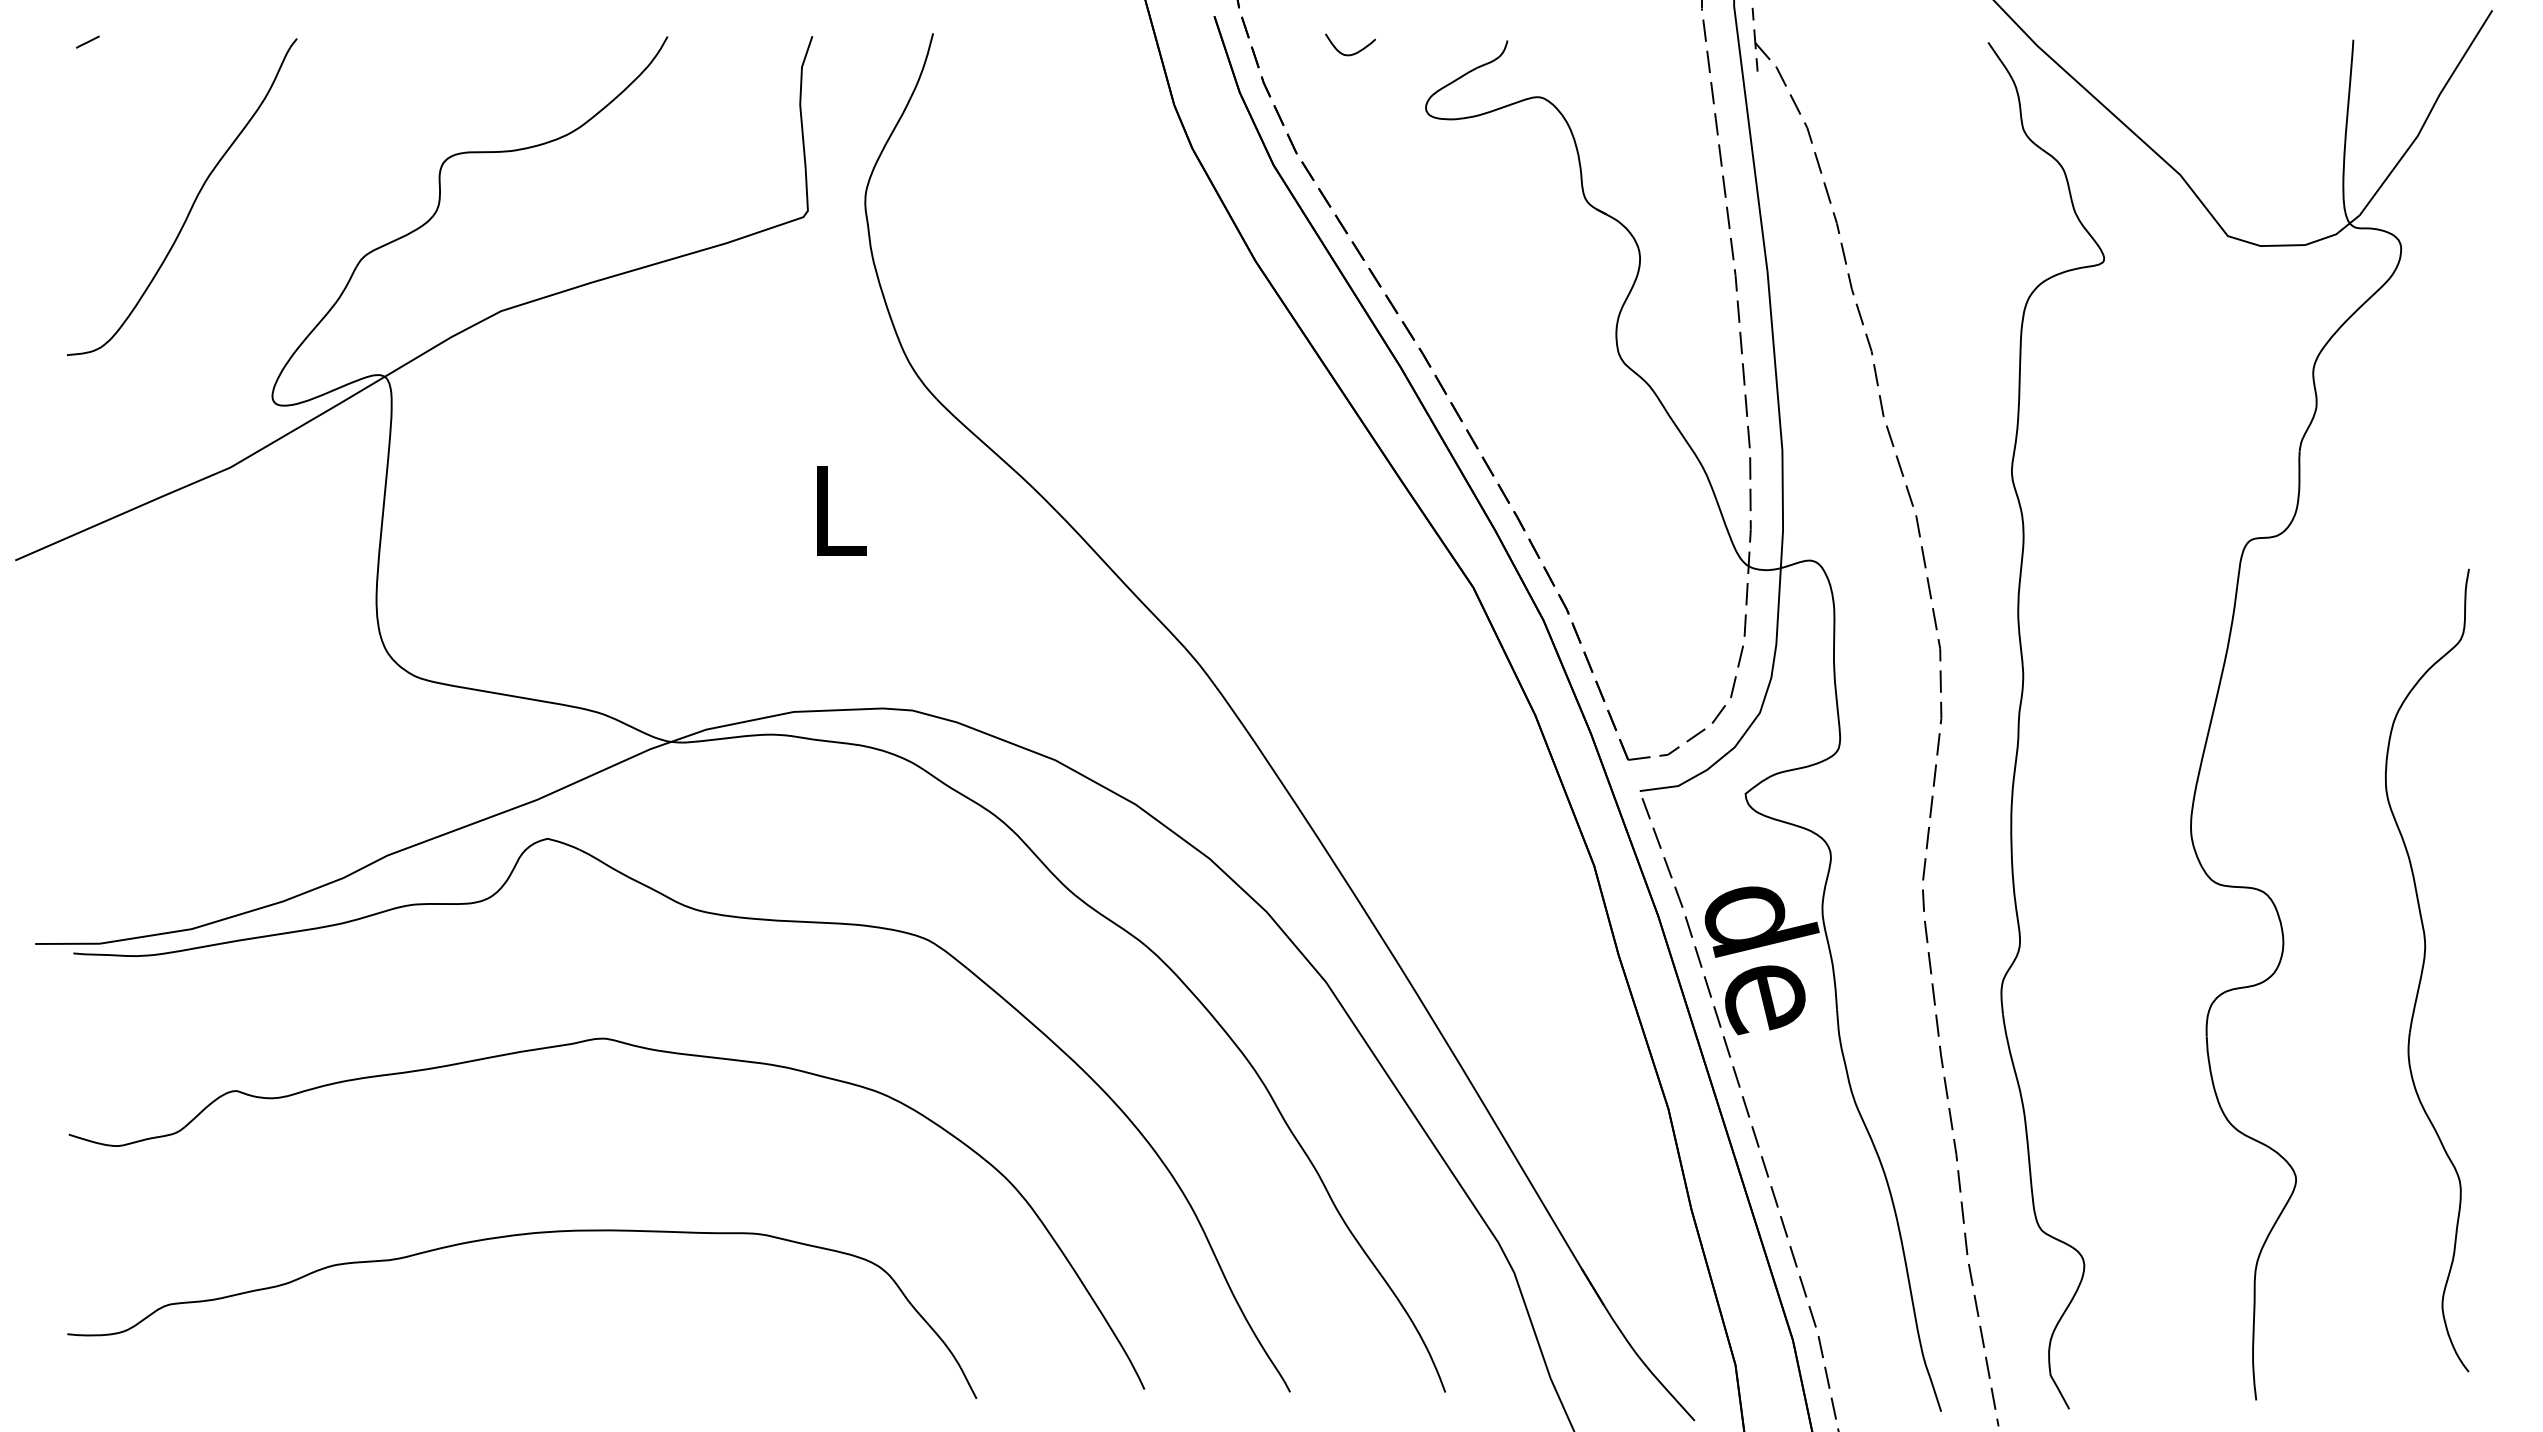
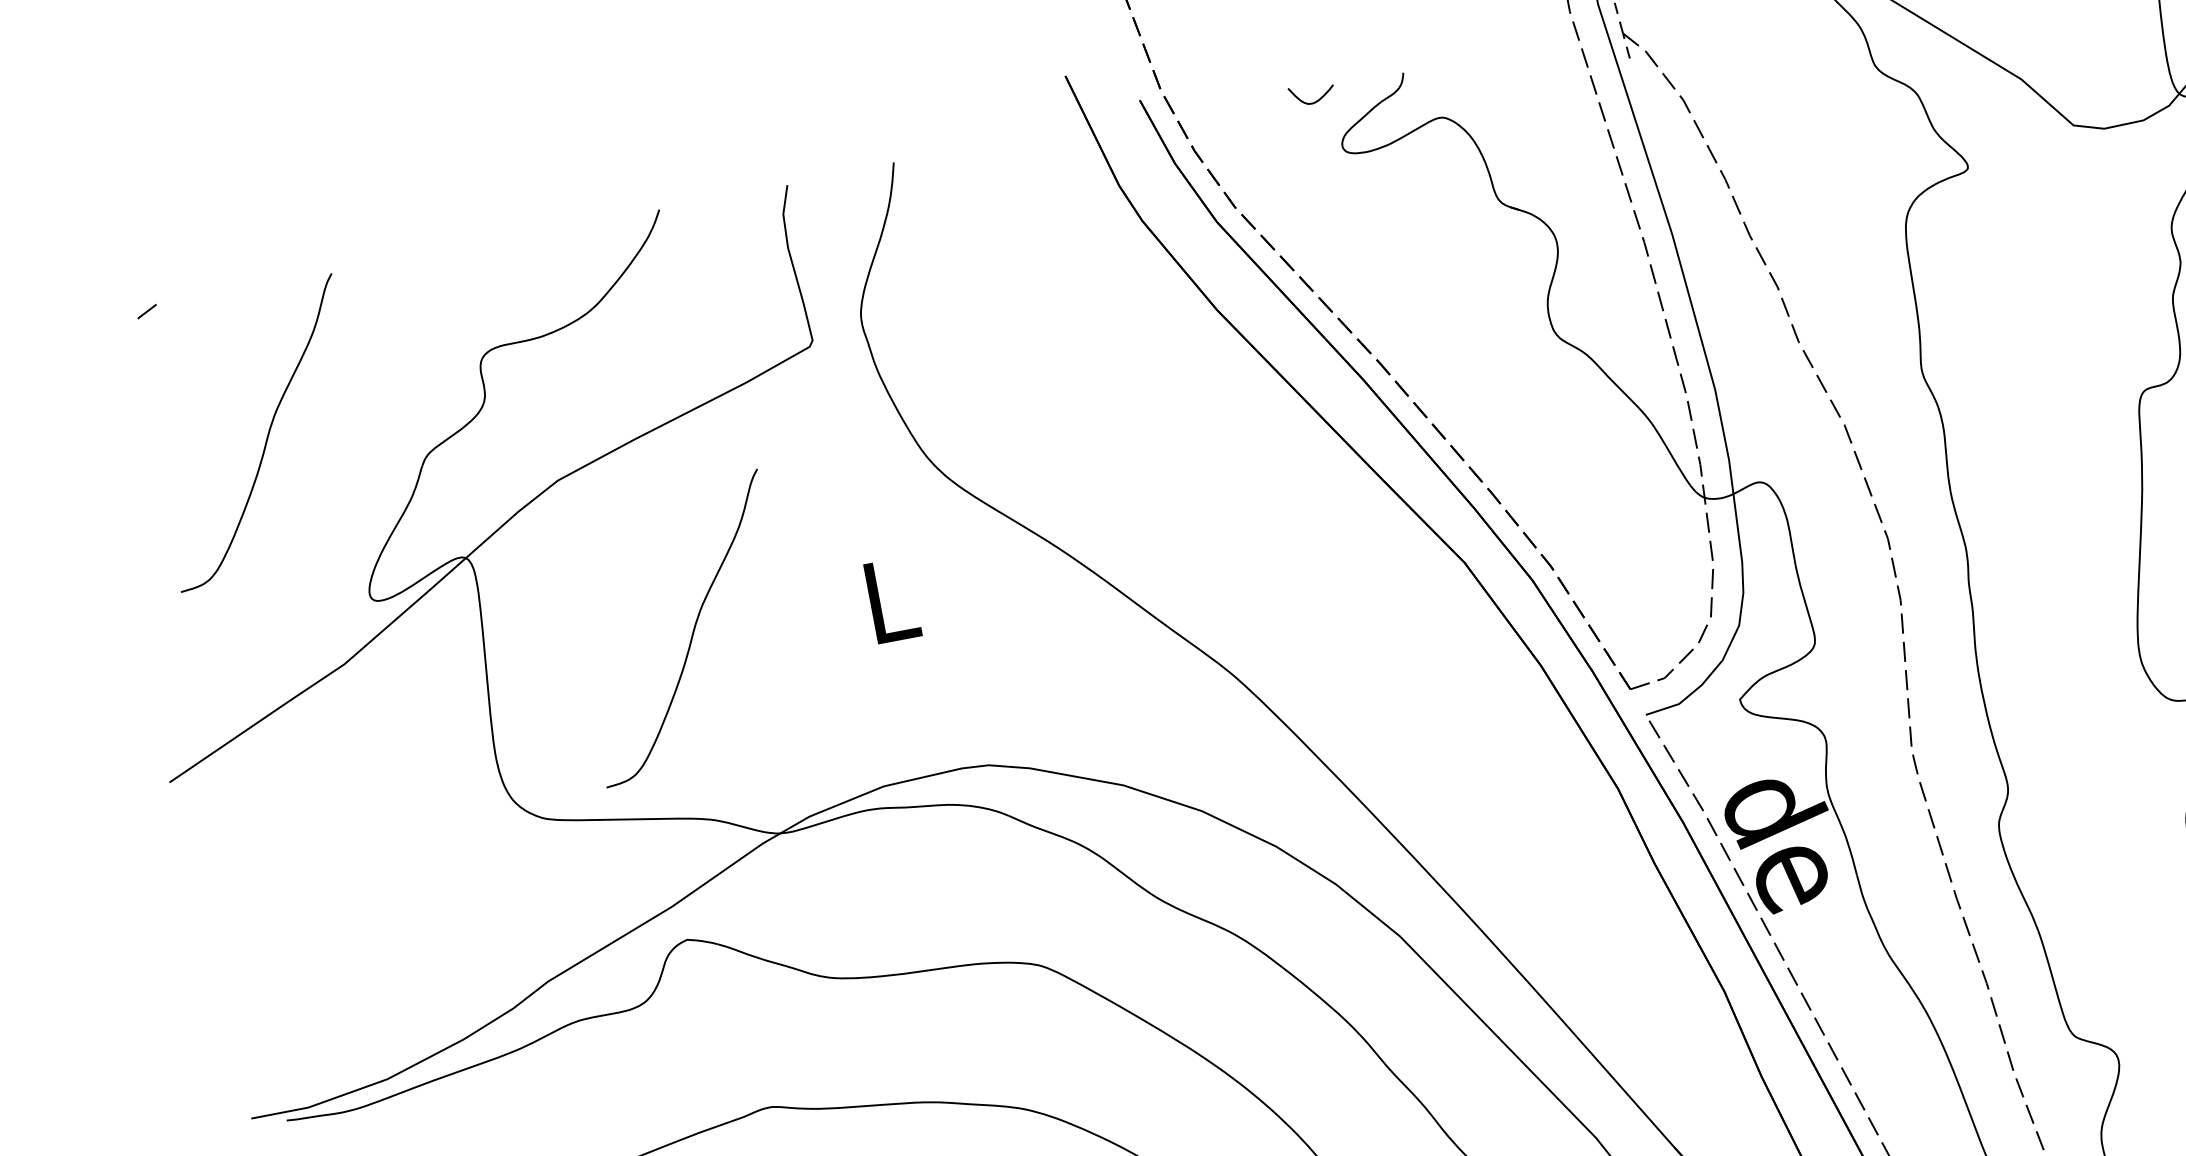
curve: (1352, 53) -> (1315, 101), moved
curve: (617, 502) -> (692, 630), added

